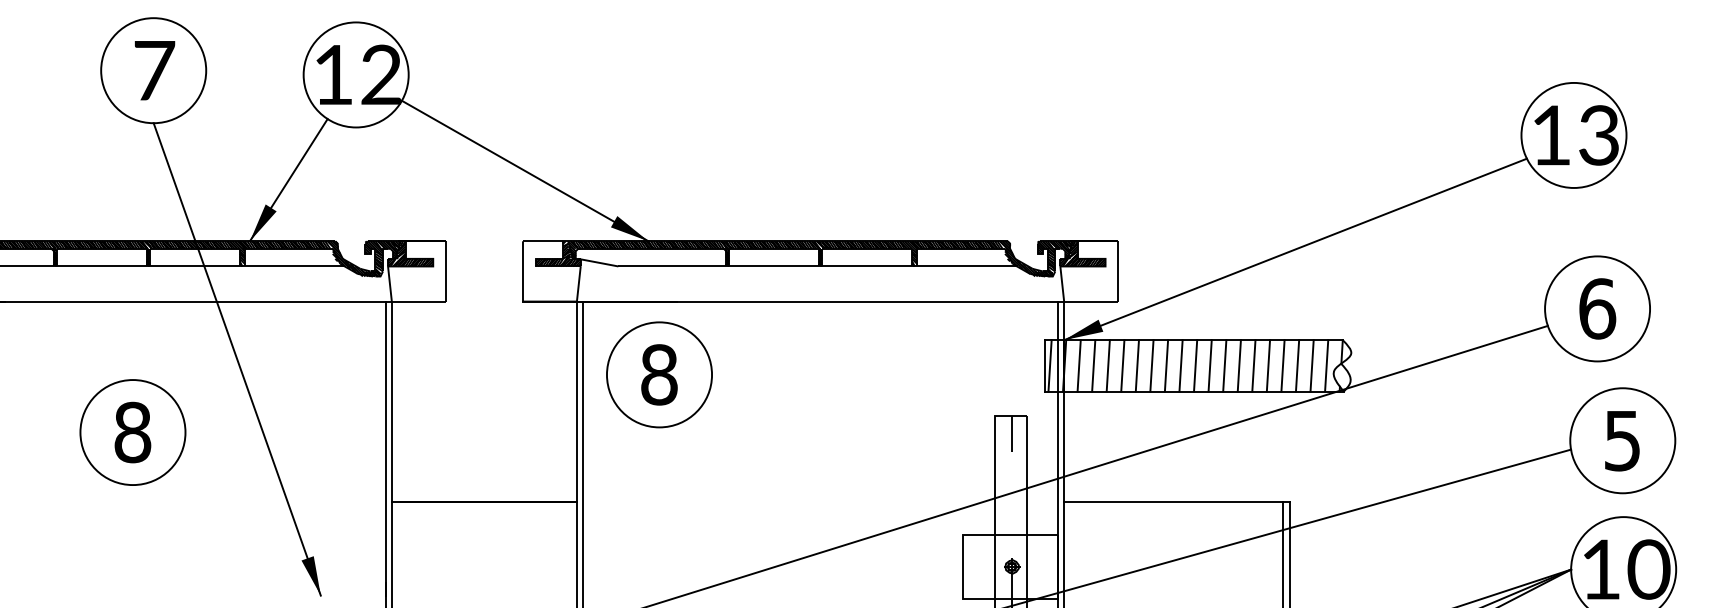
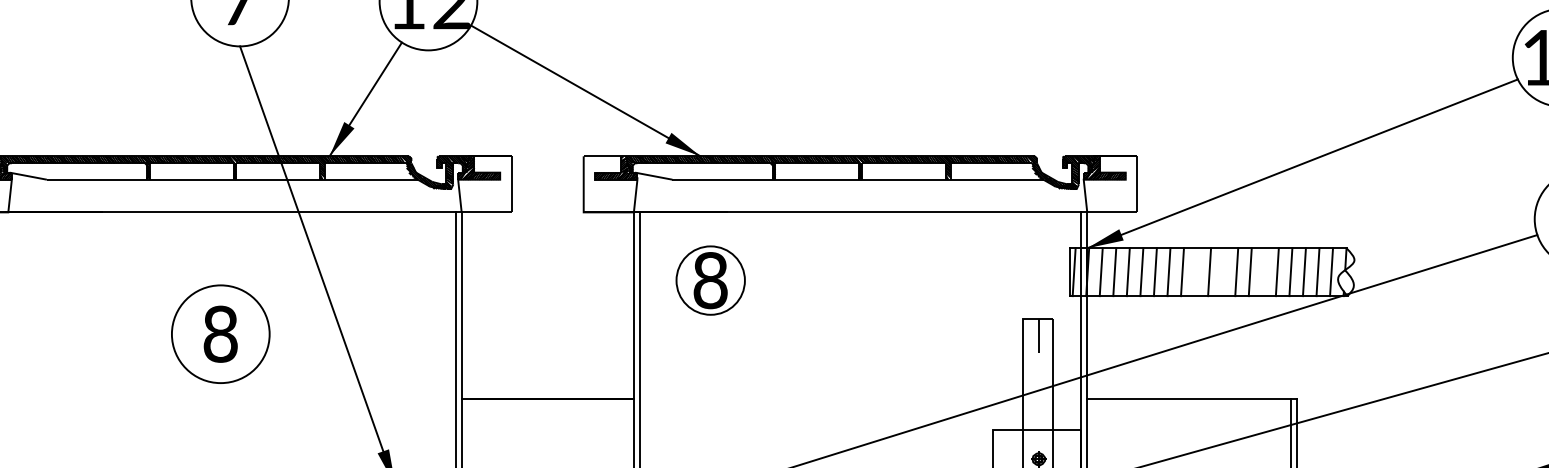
line: (1180, 365) -> (1195, 271), removed
line: (1209, 365) -> (1222, 271), removed
line: (1253, 365) -> (1263, 271), removed
circle: (659, 374) -> (710, 280), size x0.7

